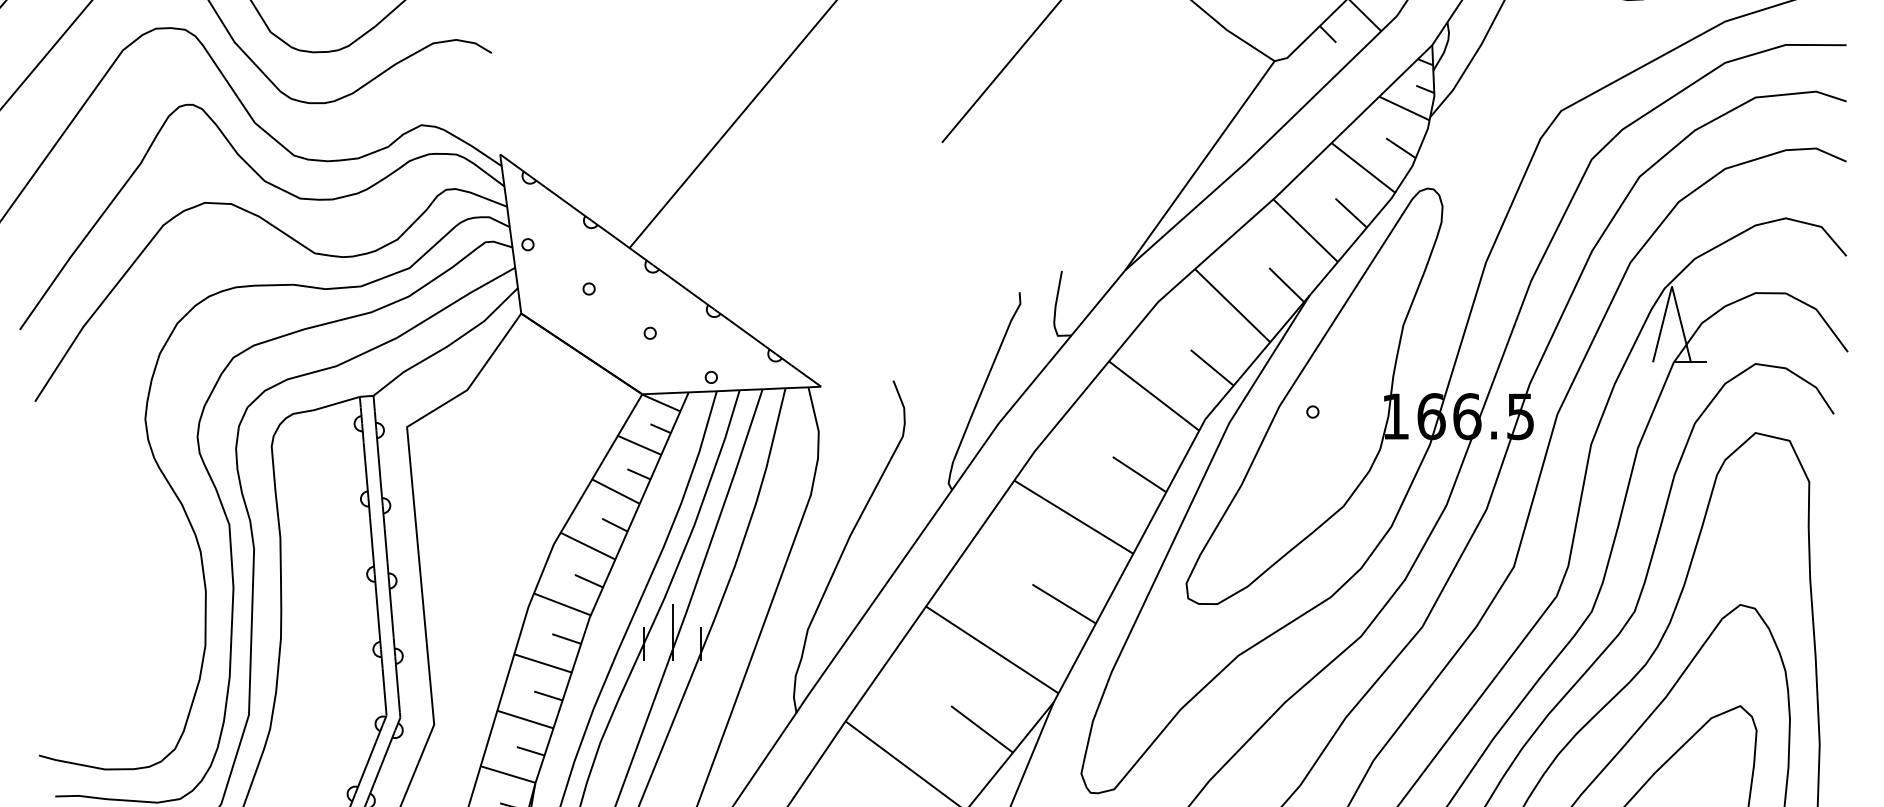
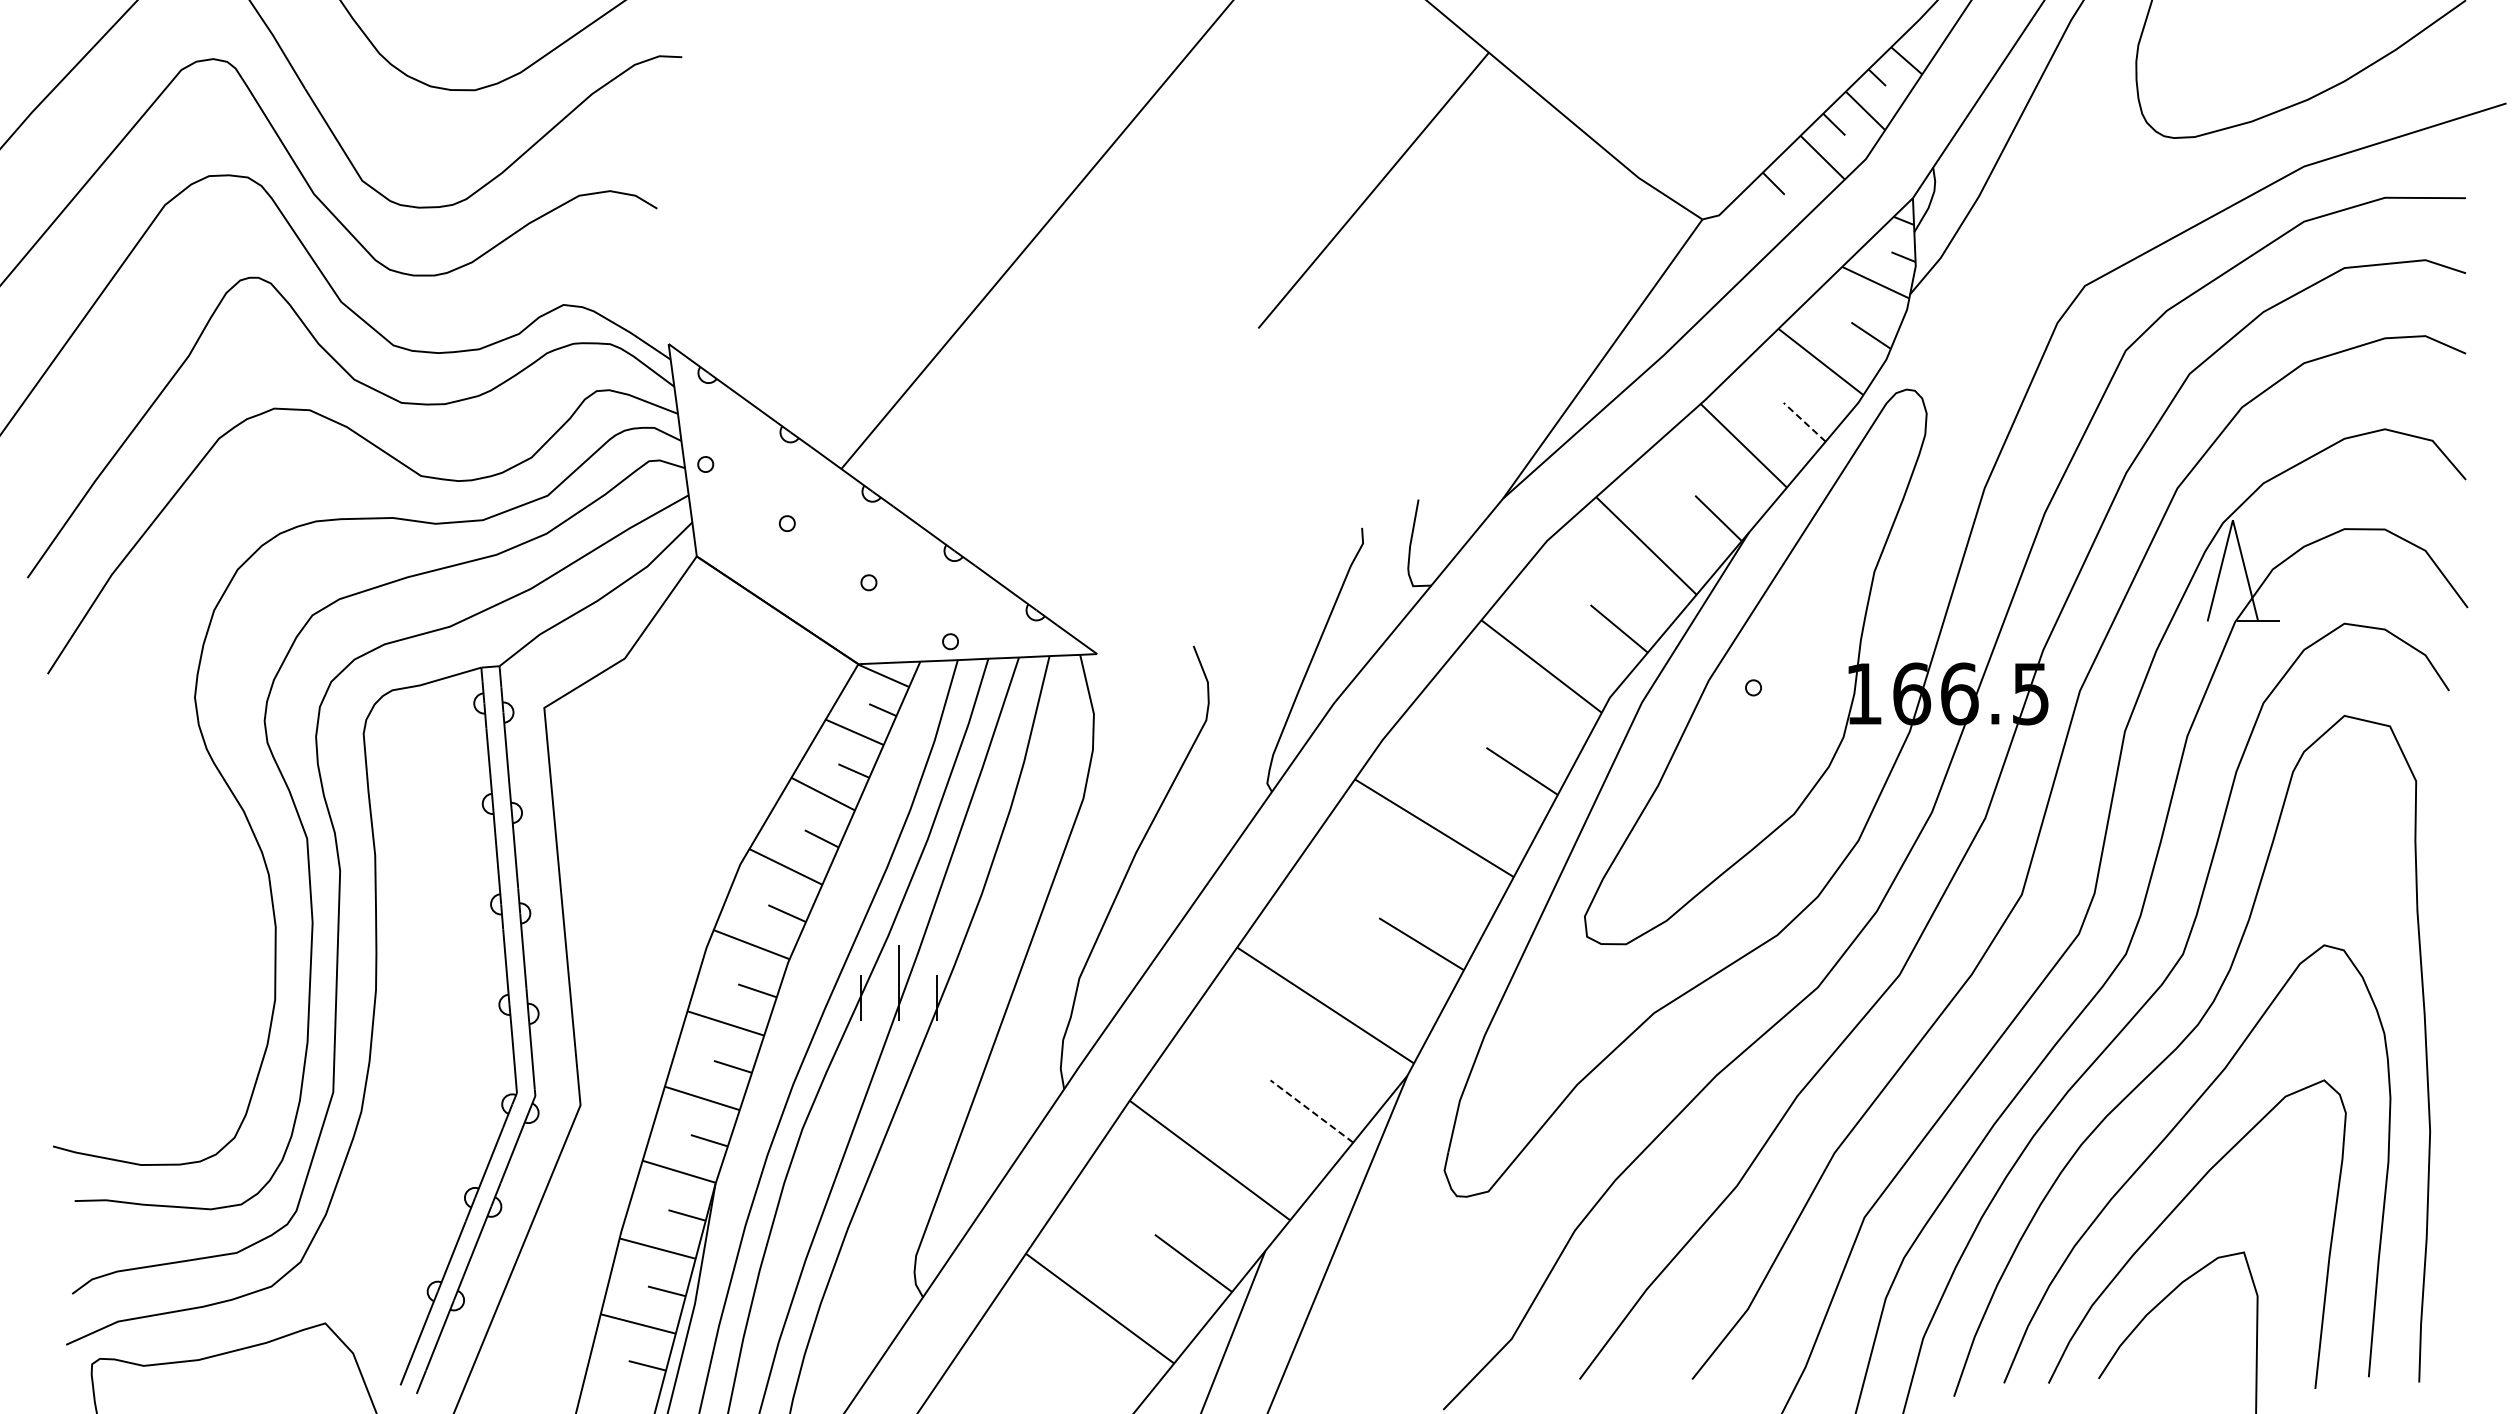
line: (1351, 213) -> (1804, 422), solid -> dashed
line: (981, 729) -> (1311, 1111), solid -> dashed

